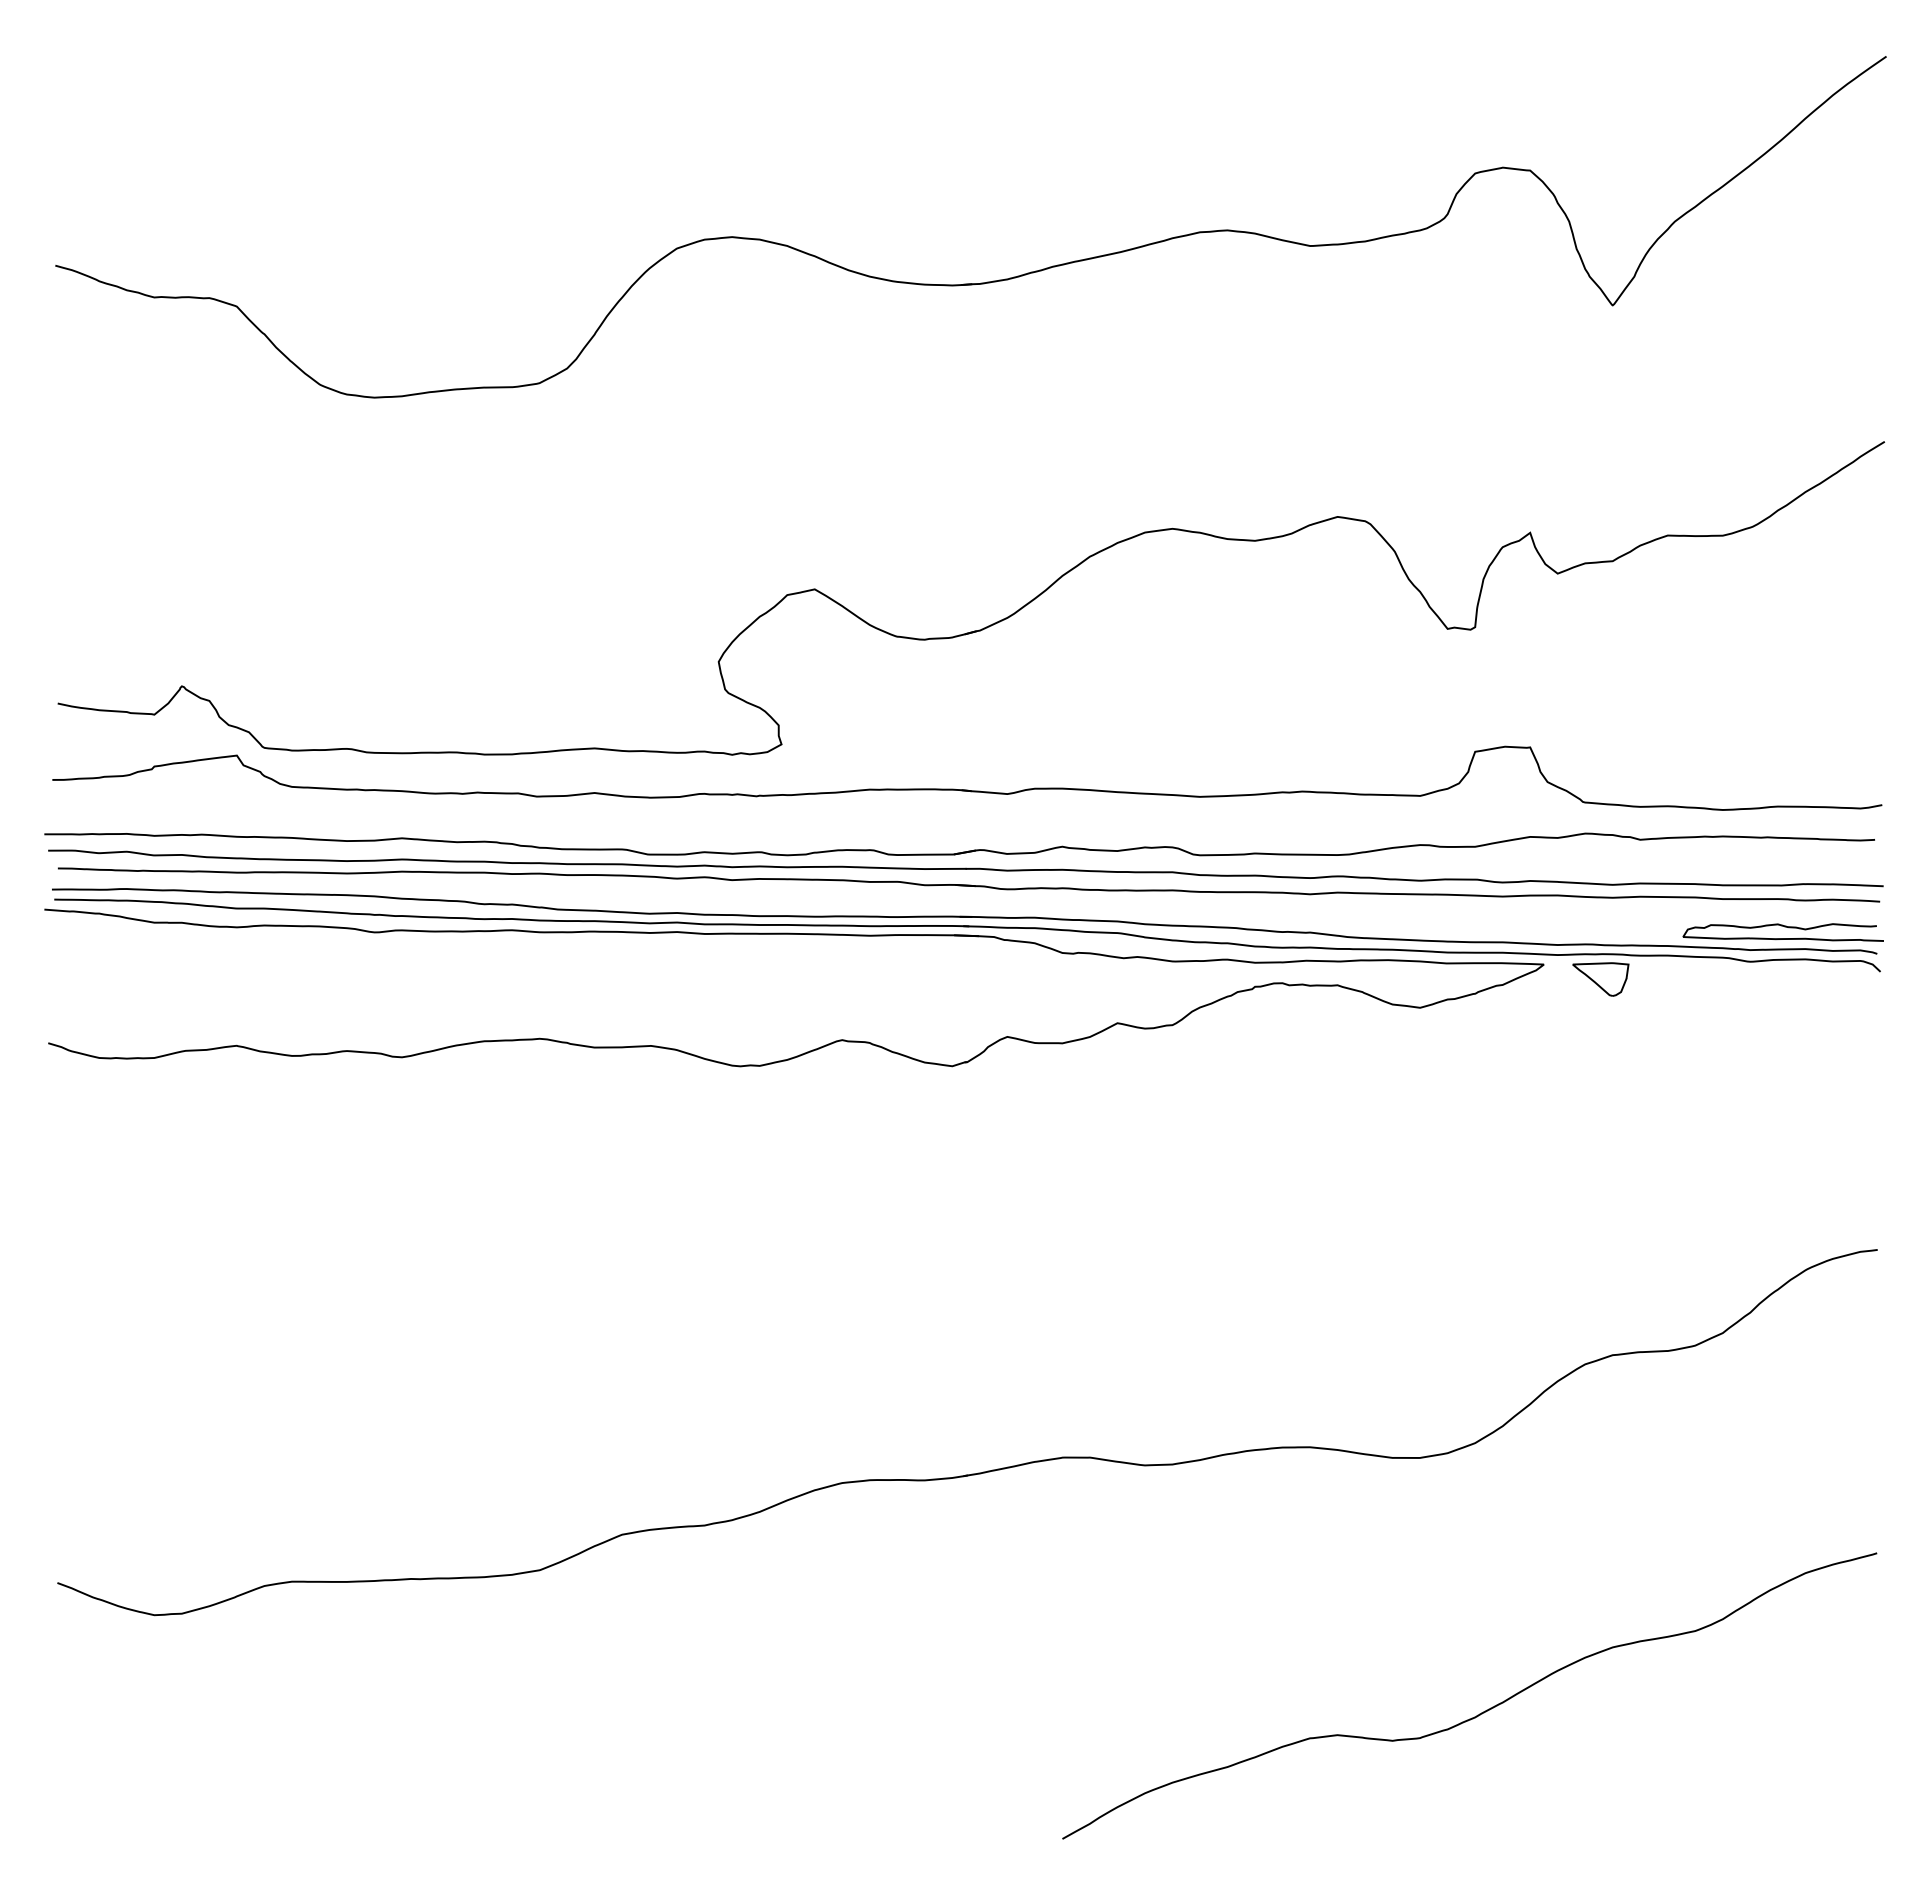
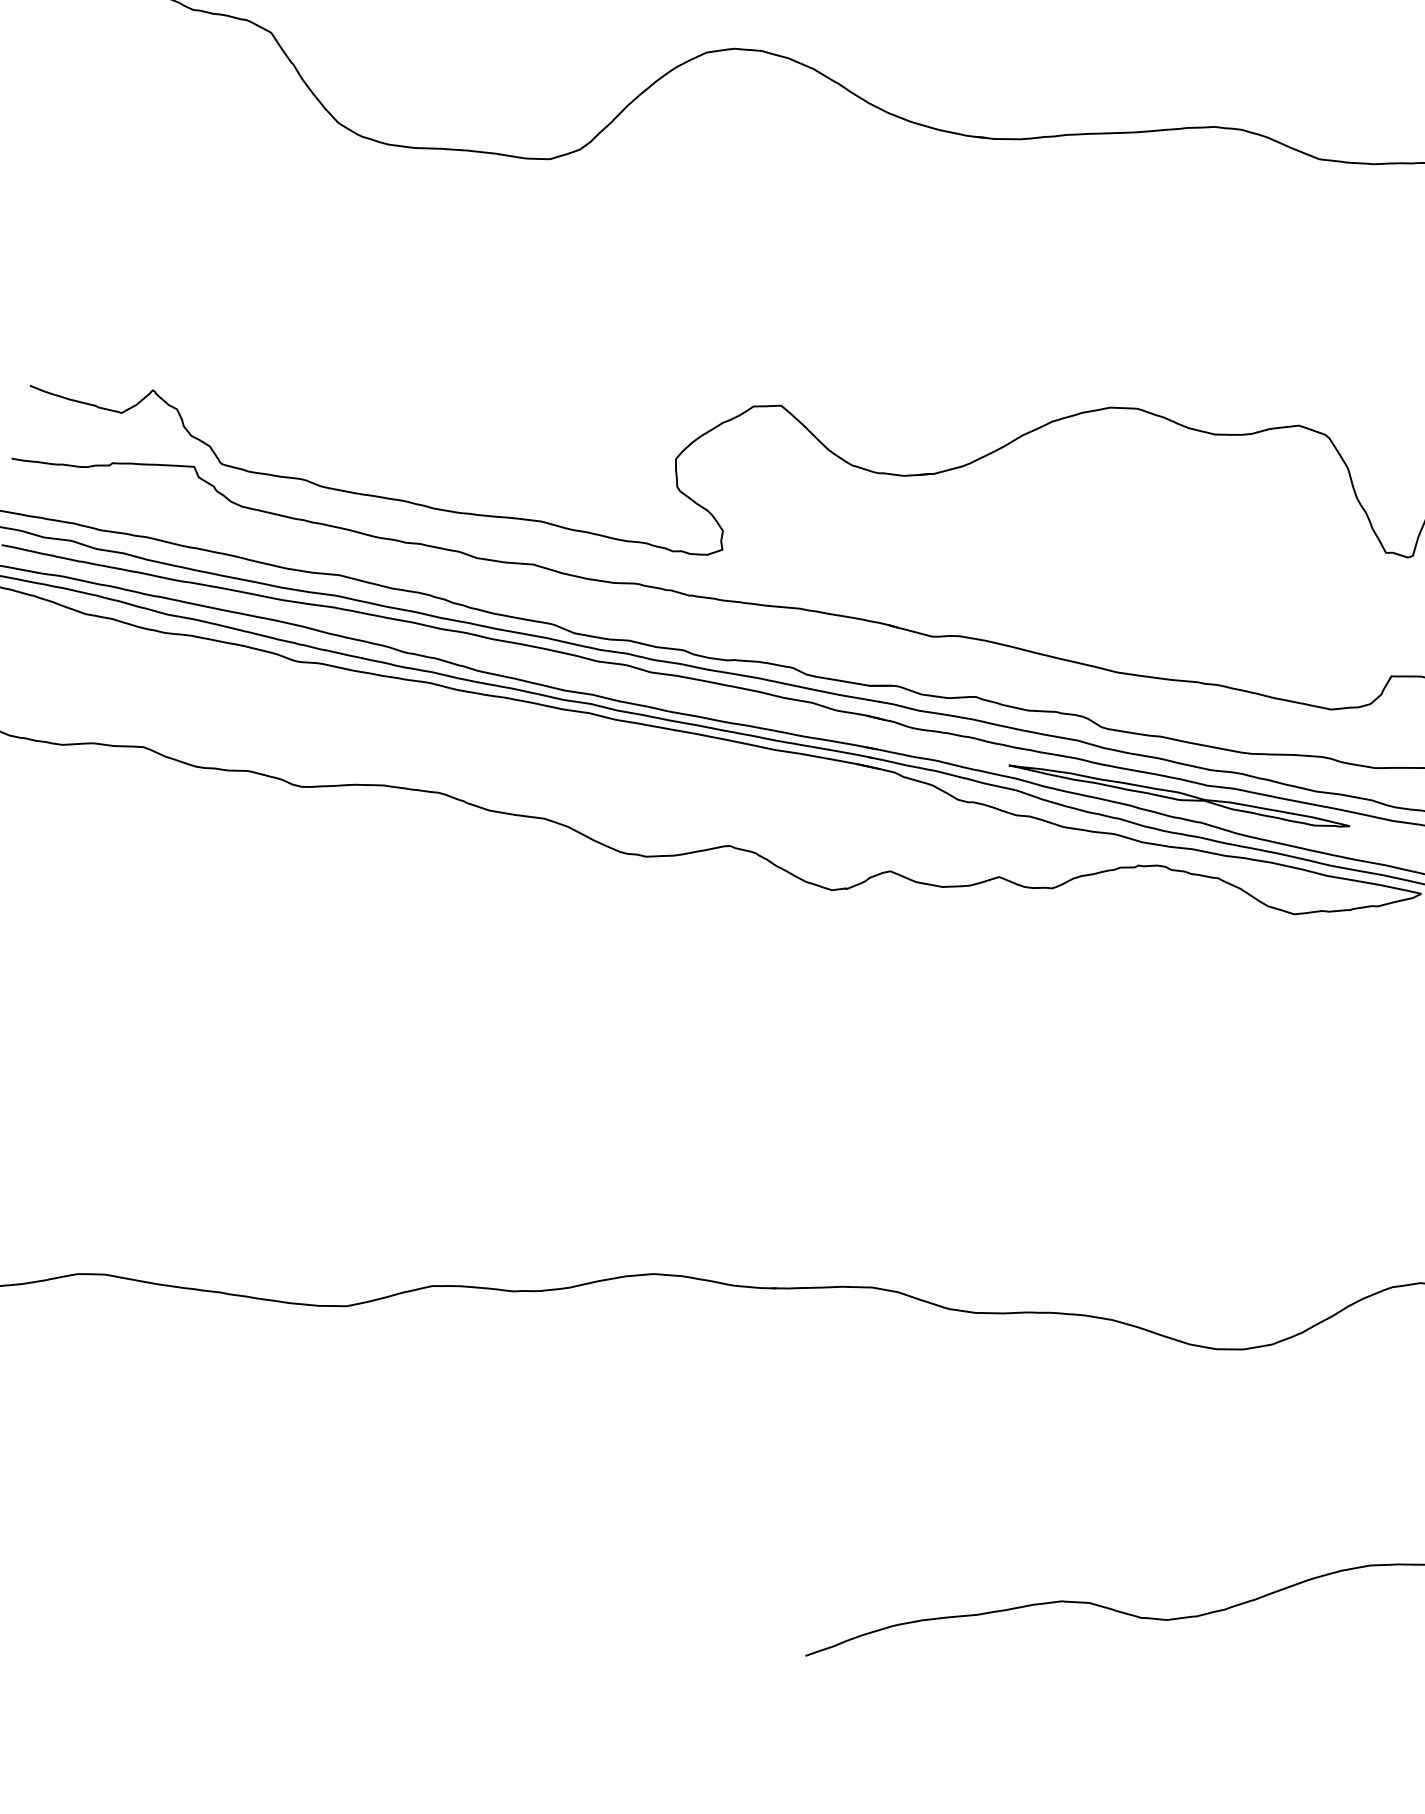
part: (1283, 910) -> (1178, 796), added

